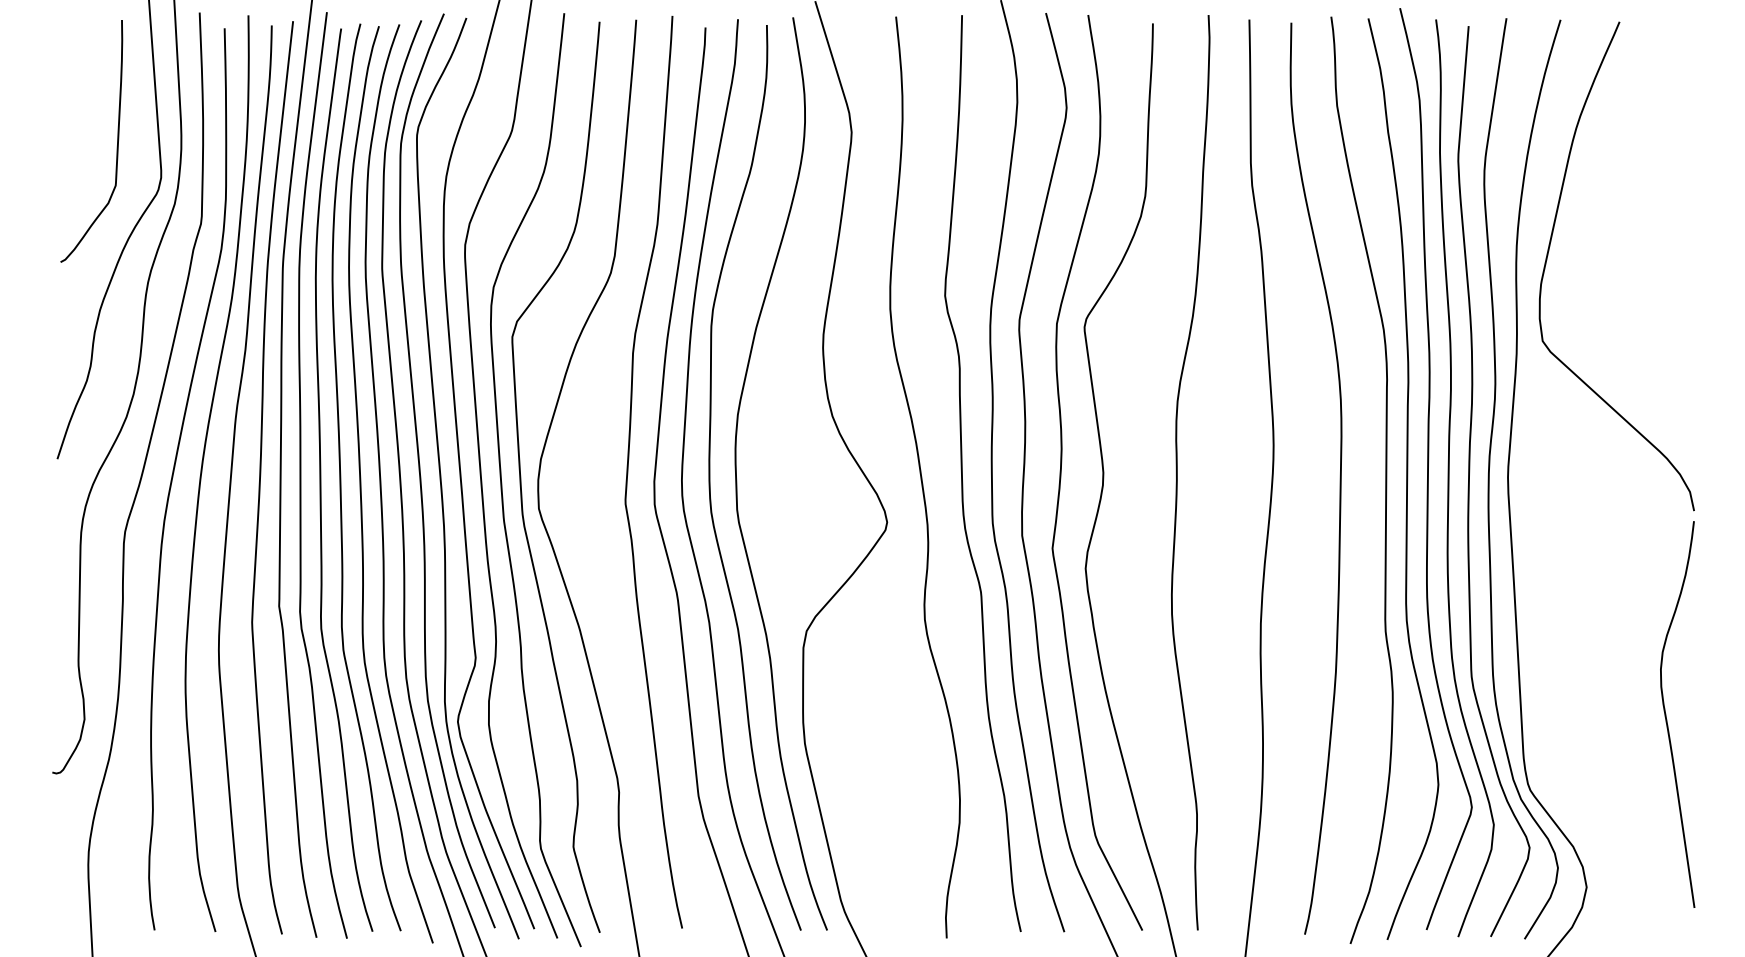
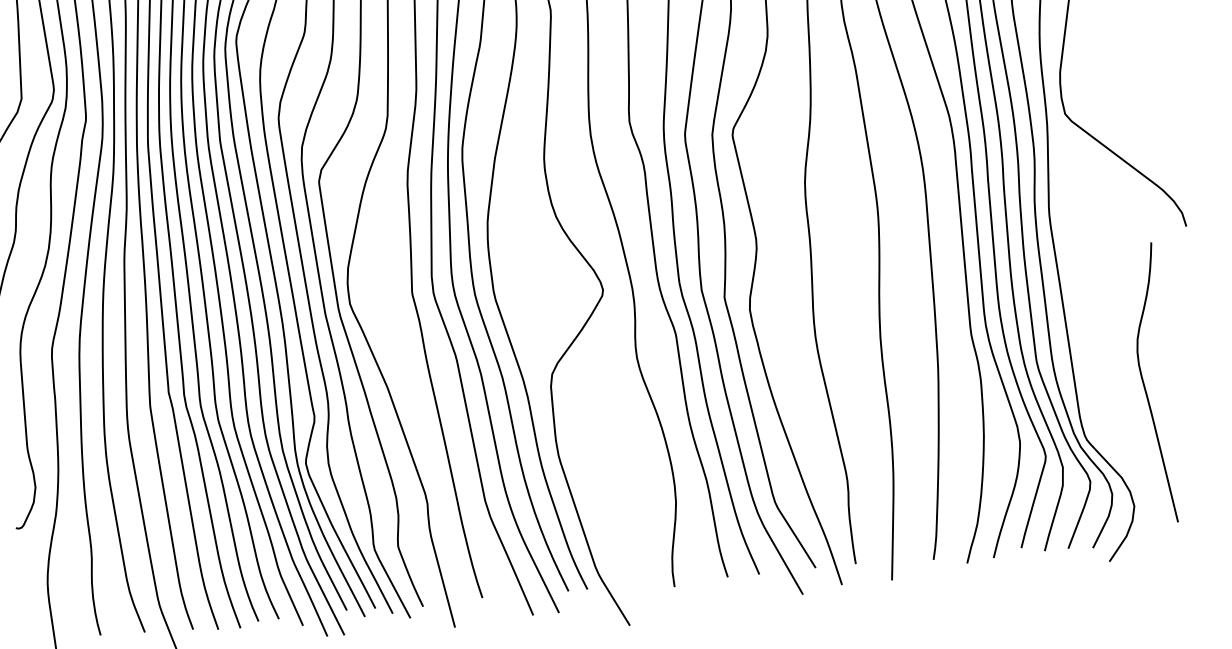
curve: (1666, 714) -> (1144, 384), moved

